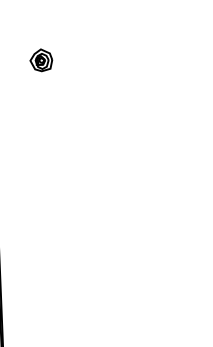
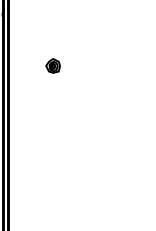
part: (40, 59) -> (52, 65), moved

